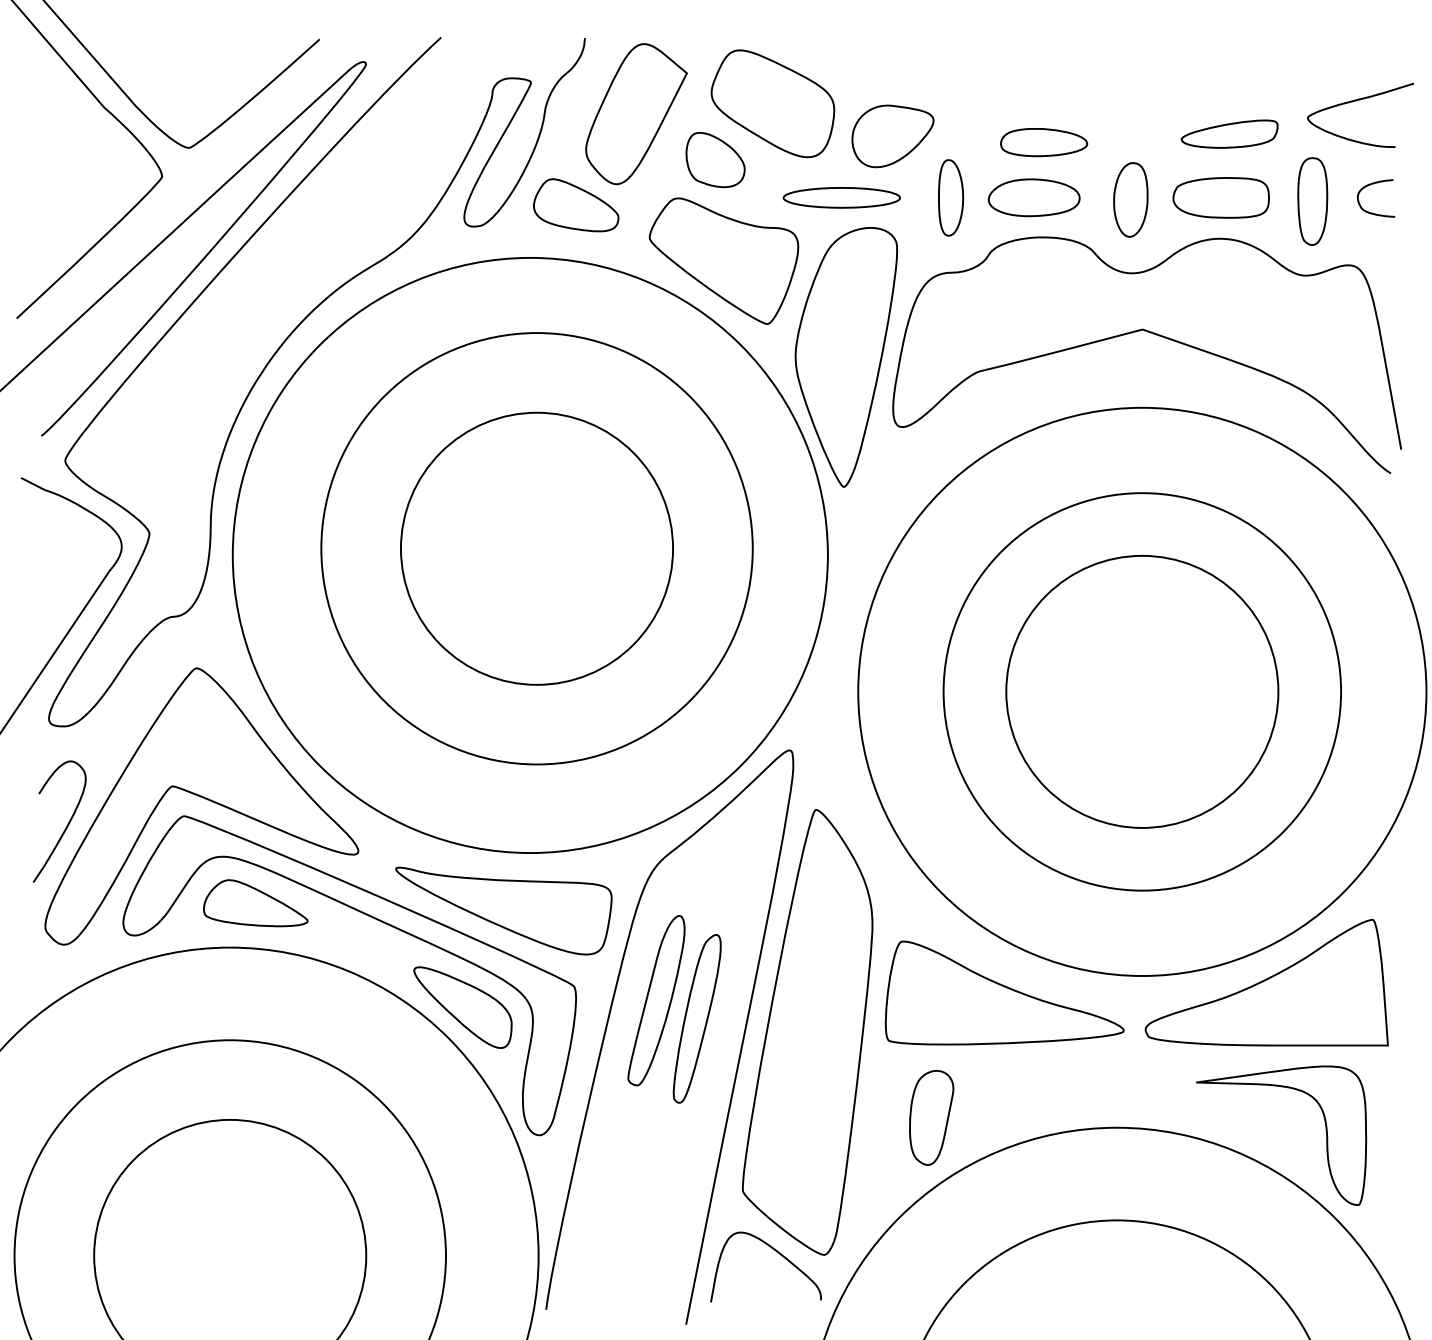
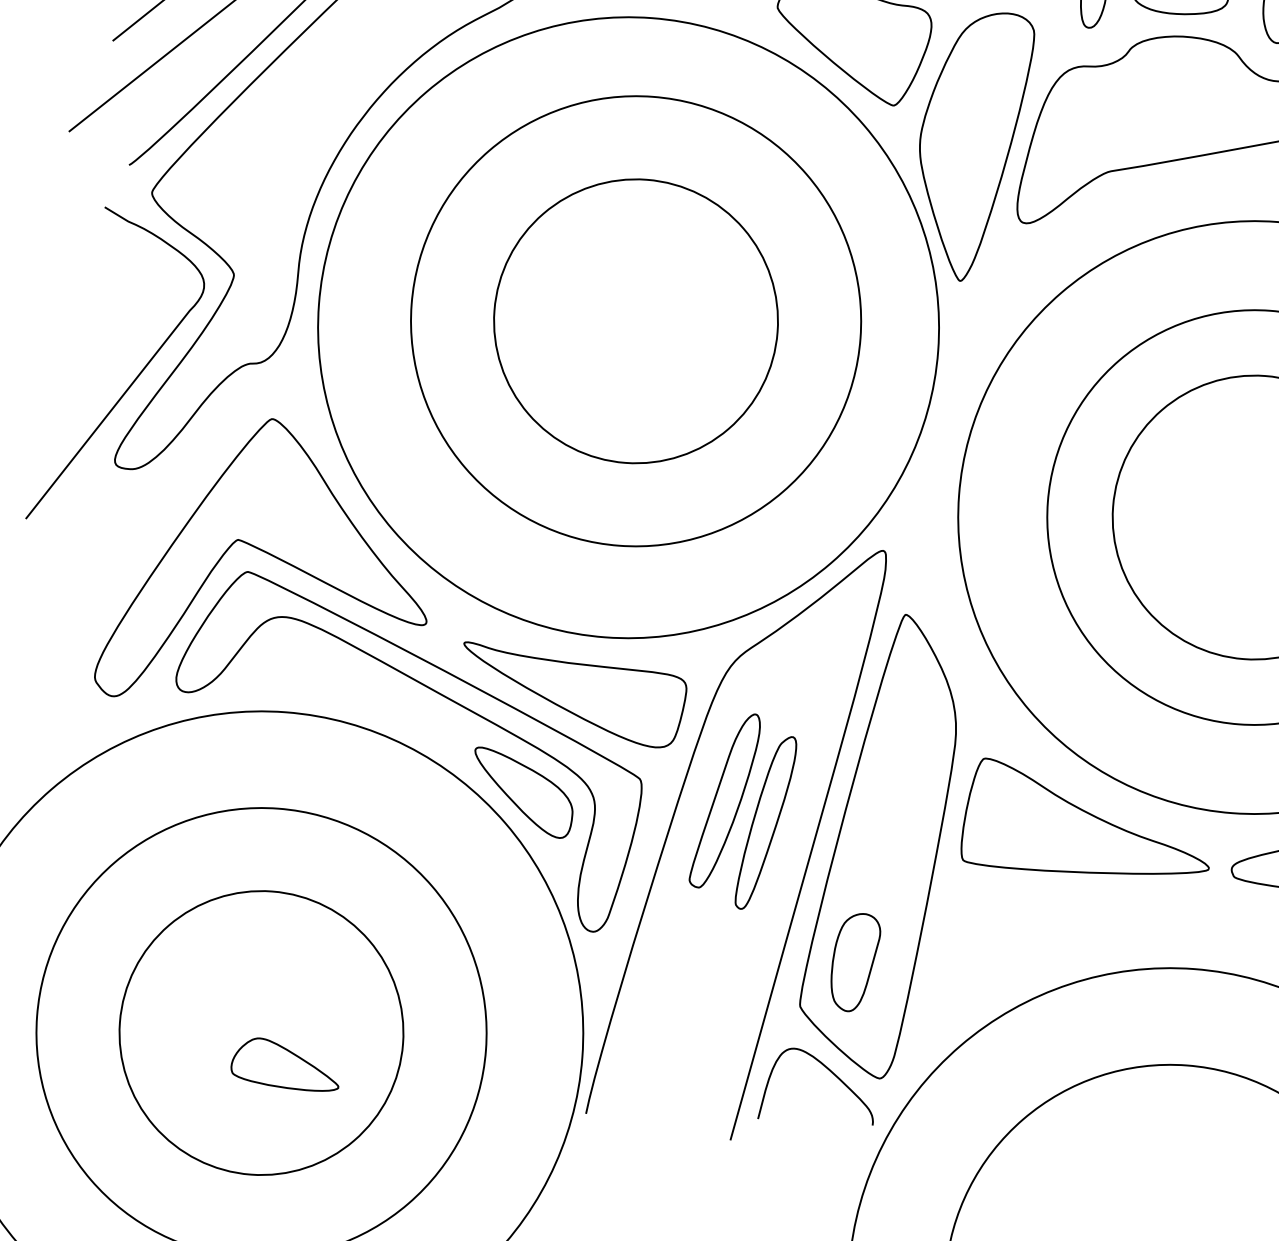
curve: (66, 825) -> (124, 572), removed
part: (255, 903) -> (285, 1064), moved
part: (931, 1117) -> (855, 962), moved

